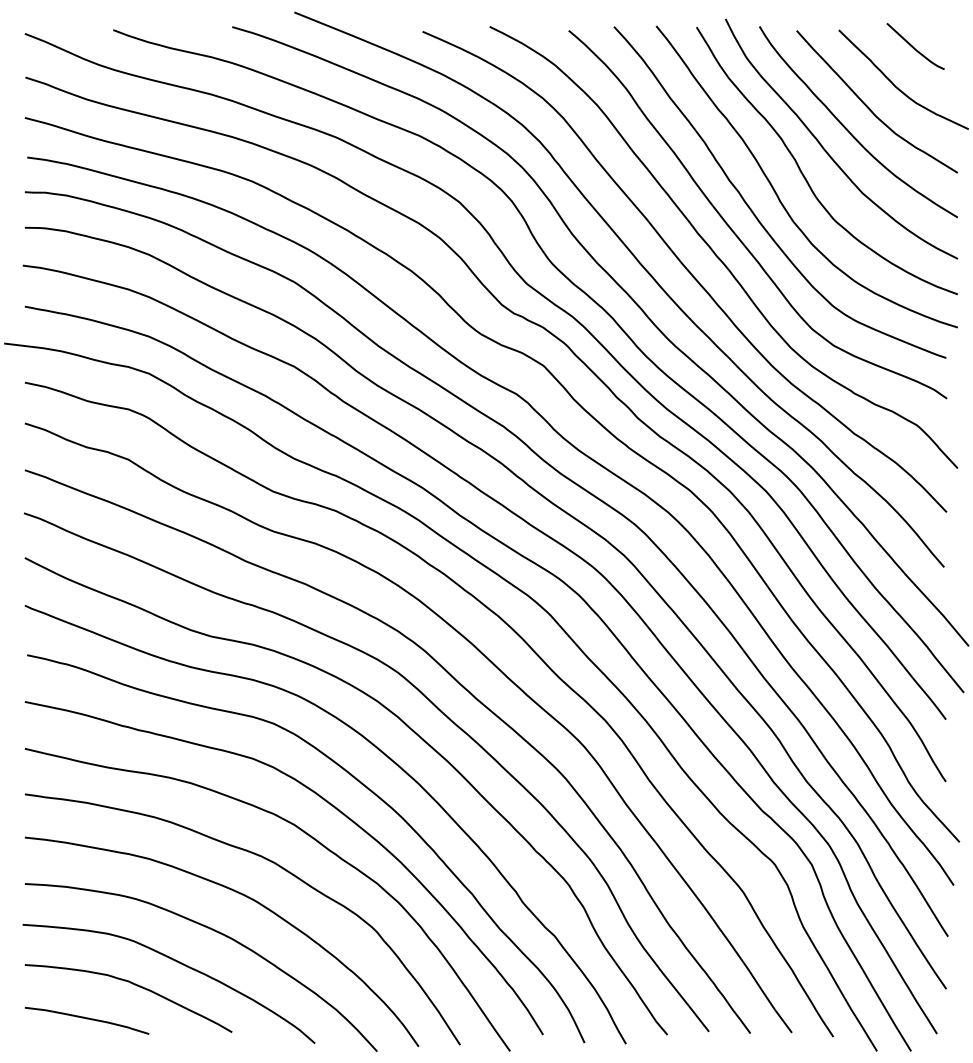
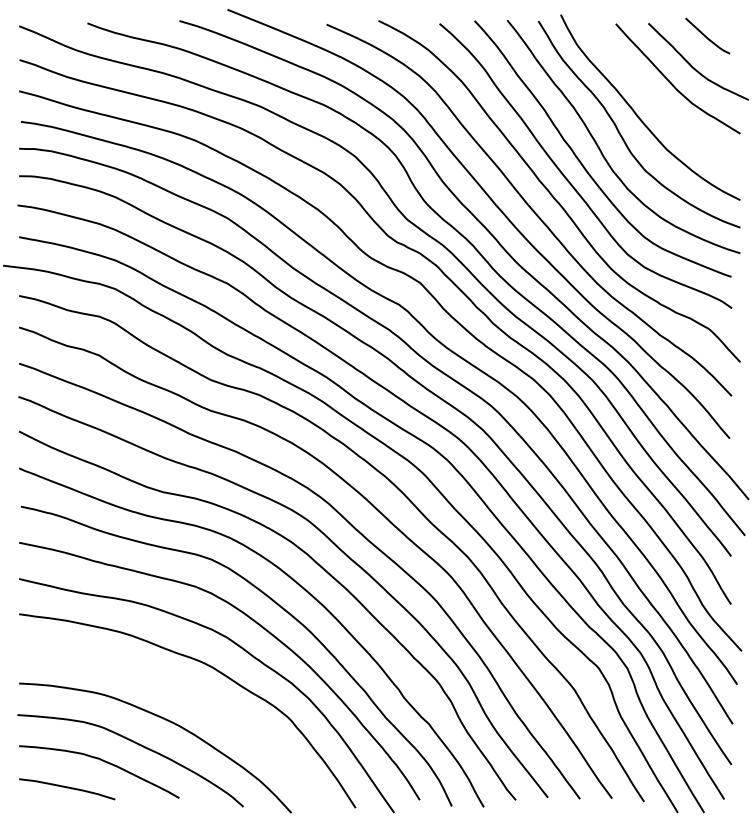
curve: (848, 129) -> (655, 100), removed
curve: (244, 896) -> (188, 693), removed

